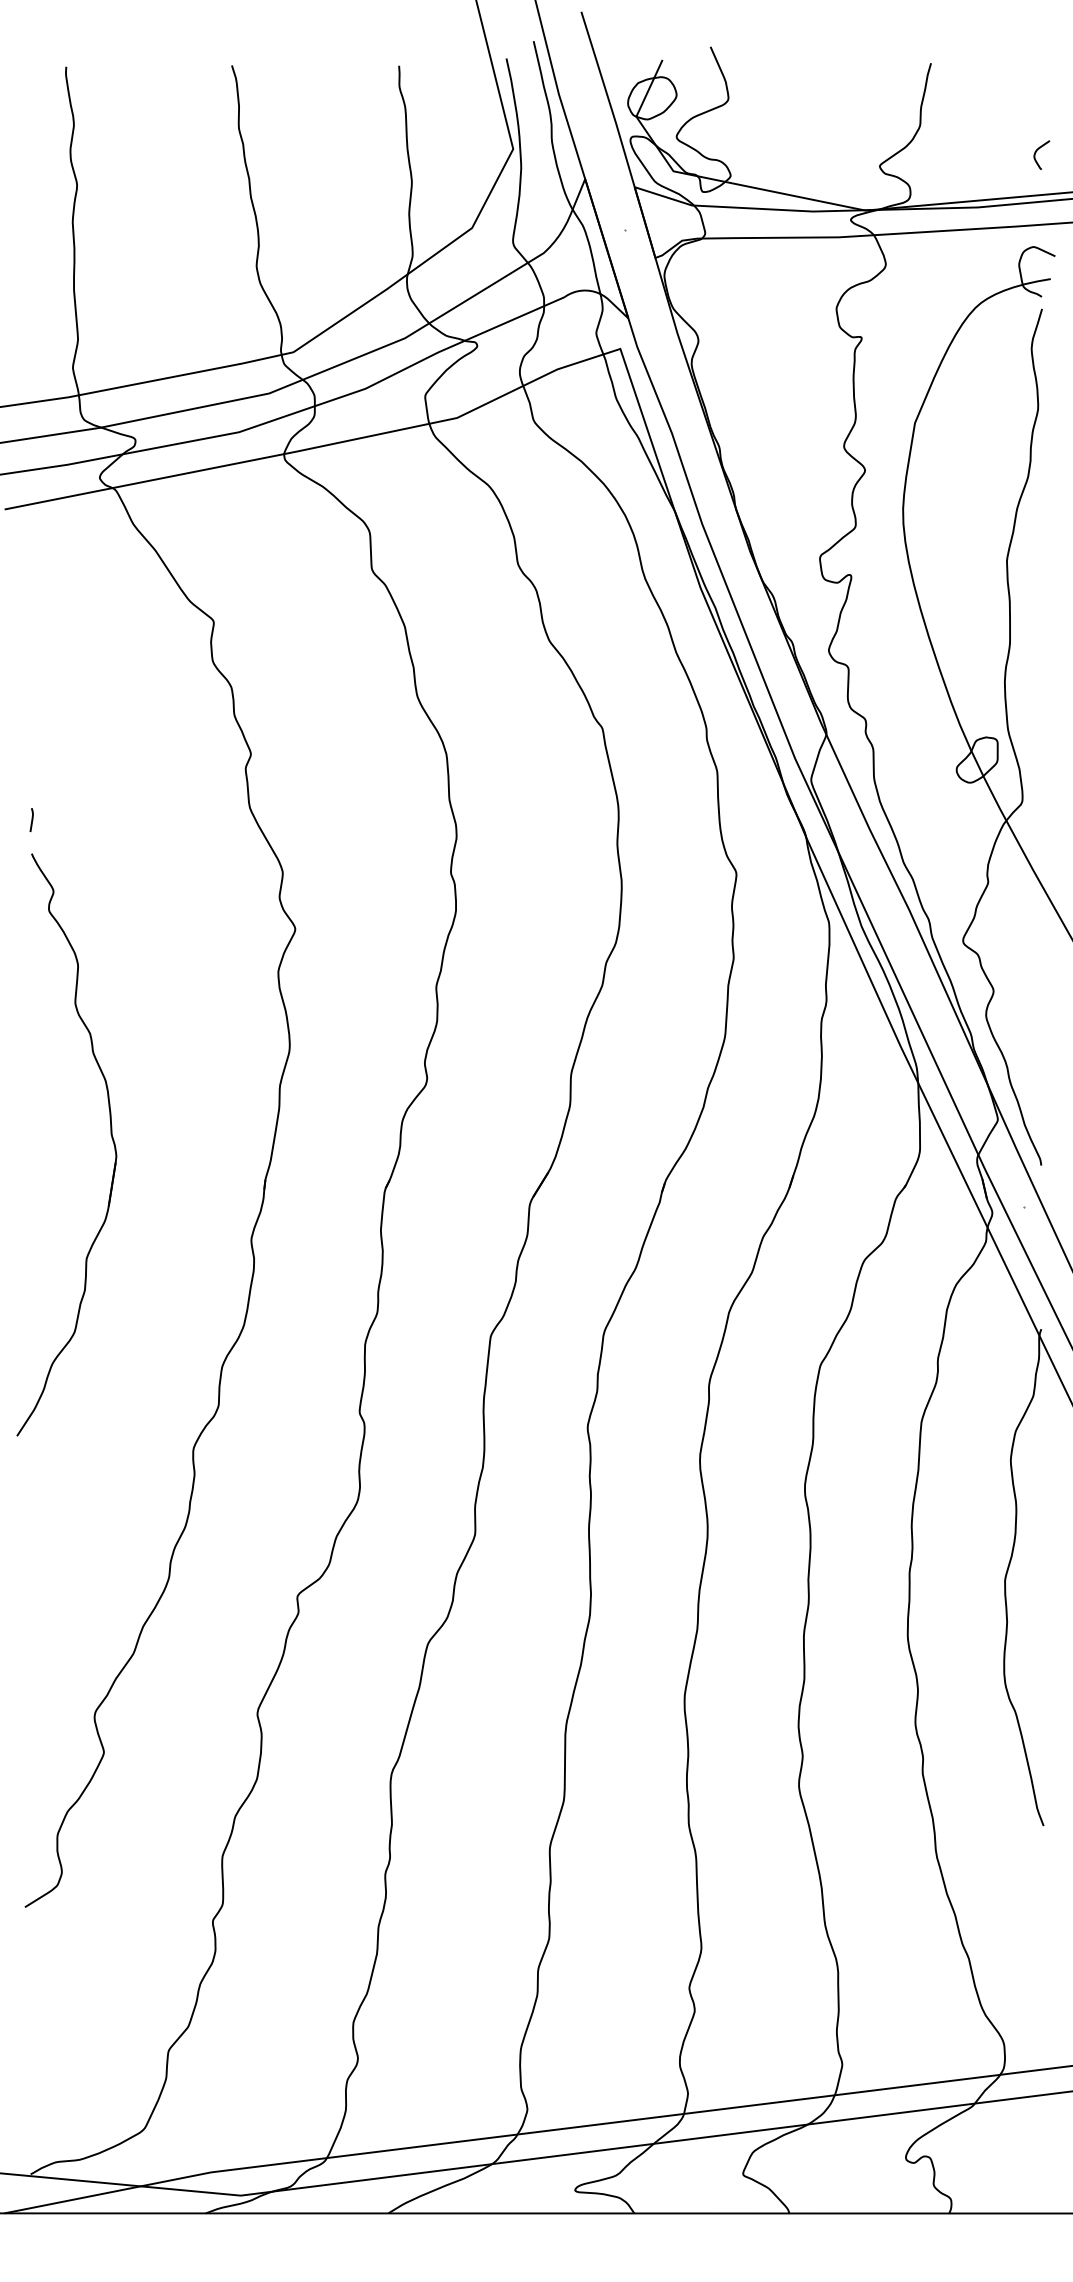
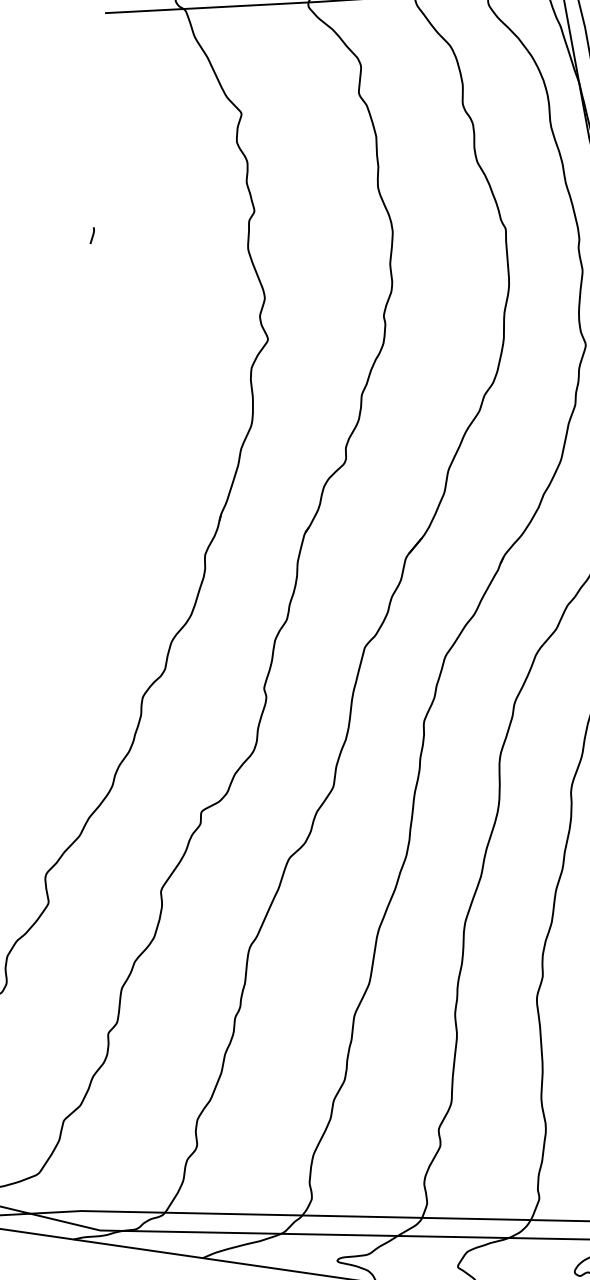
part: (110, 1134) -> (116, 466), removed

